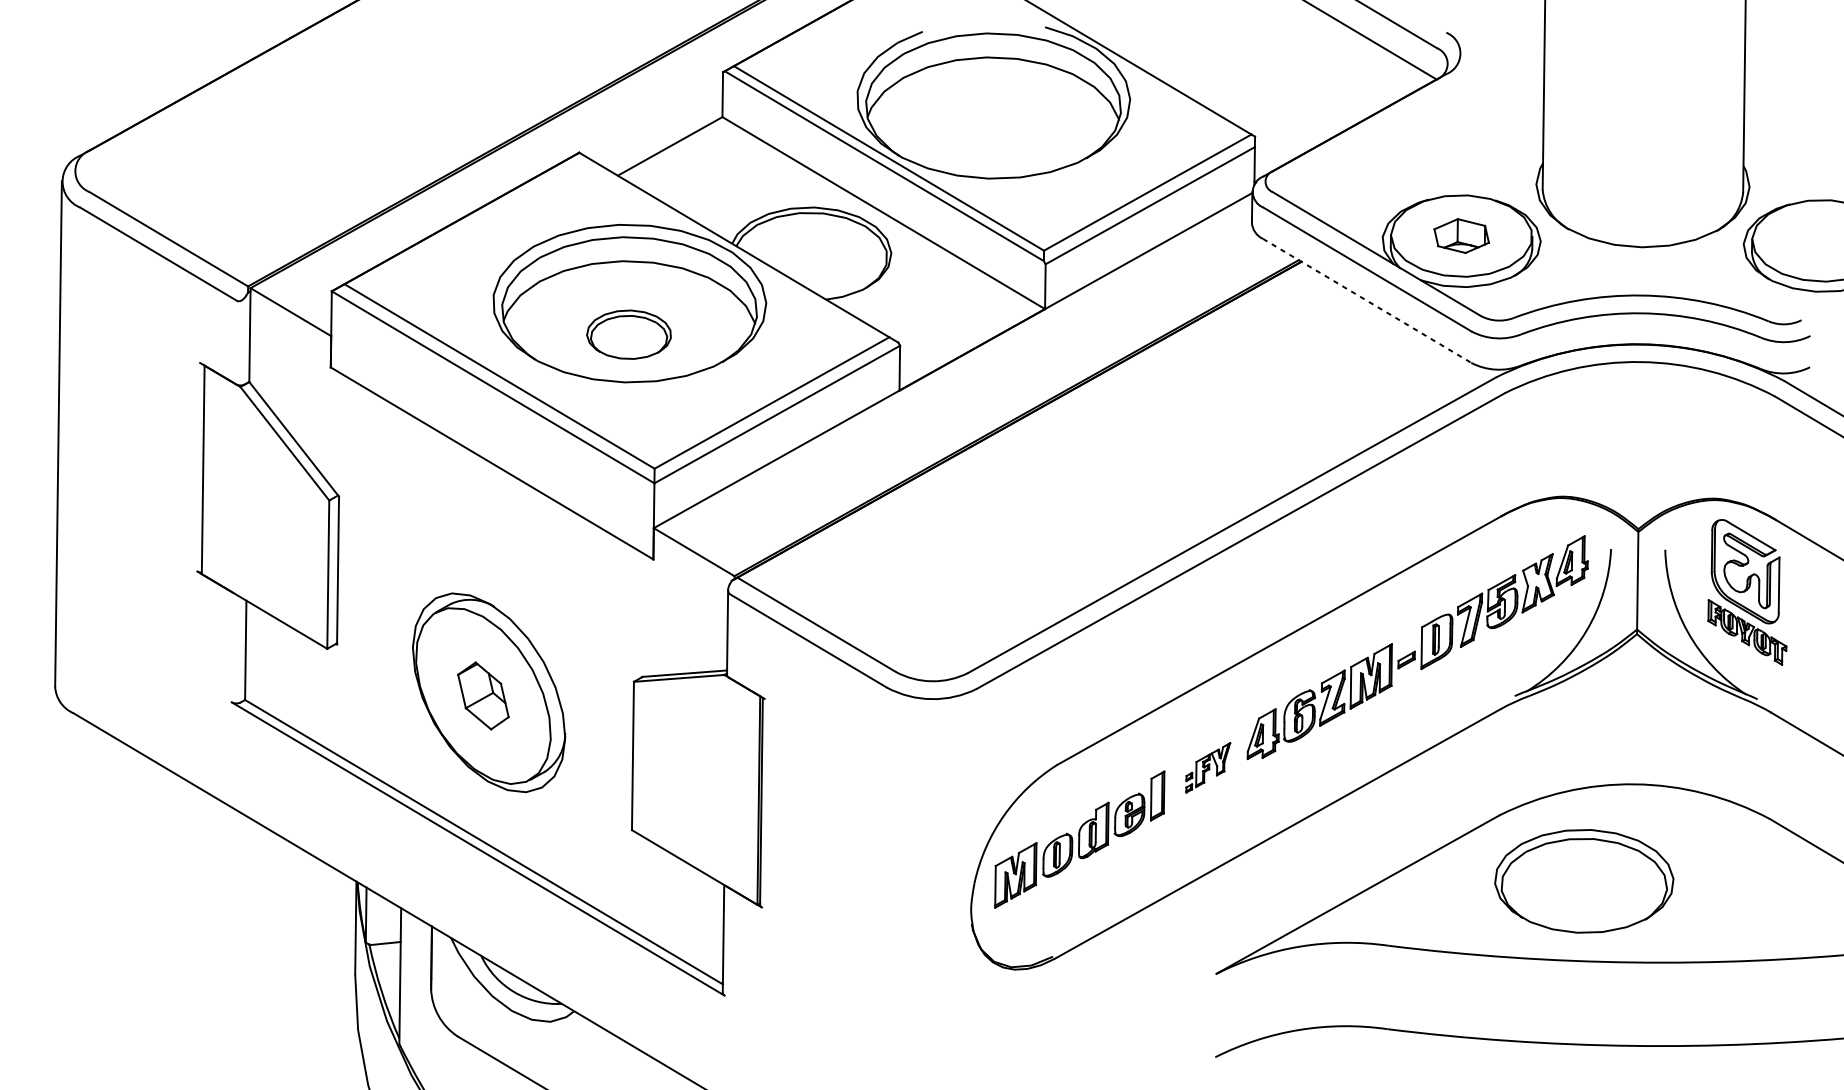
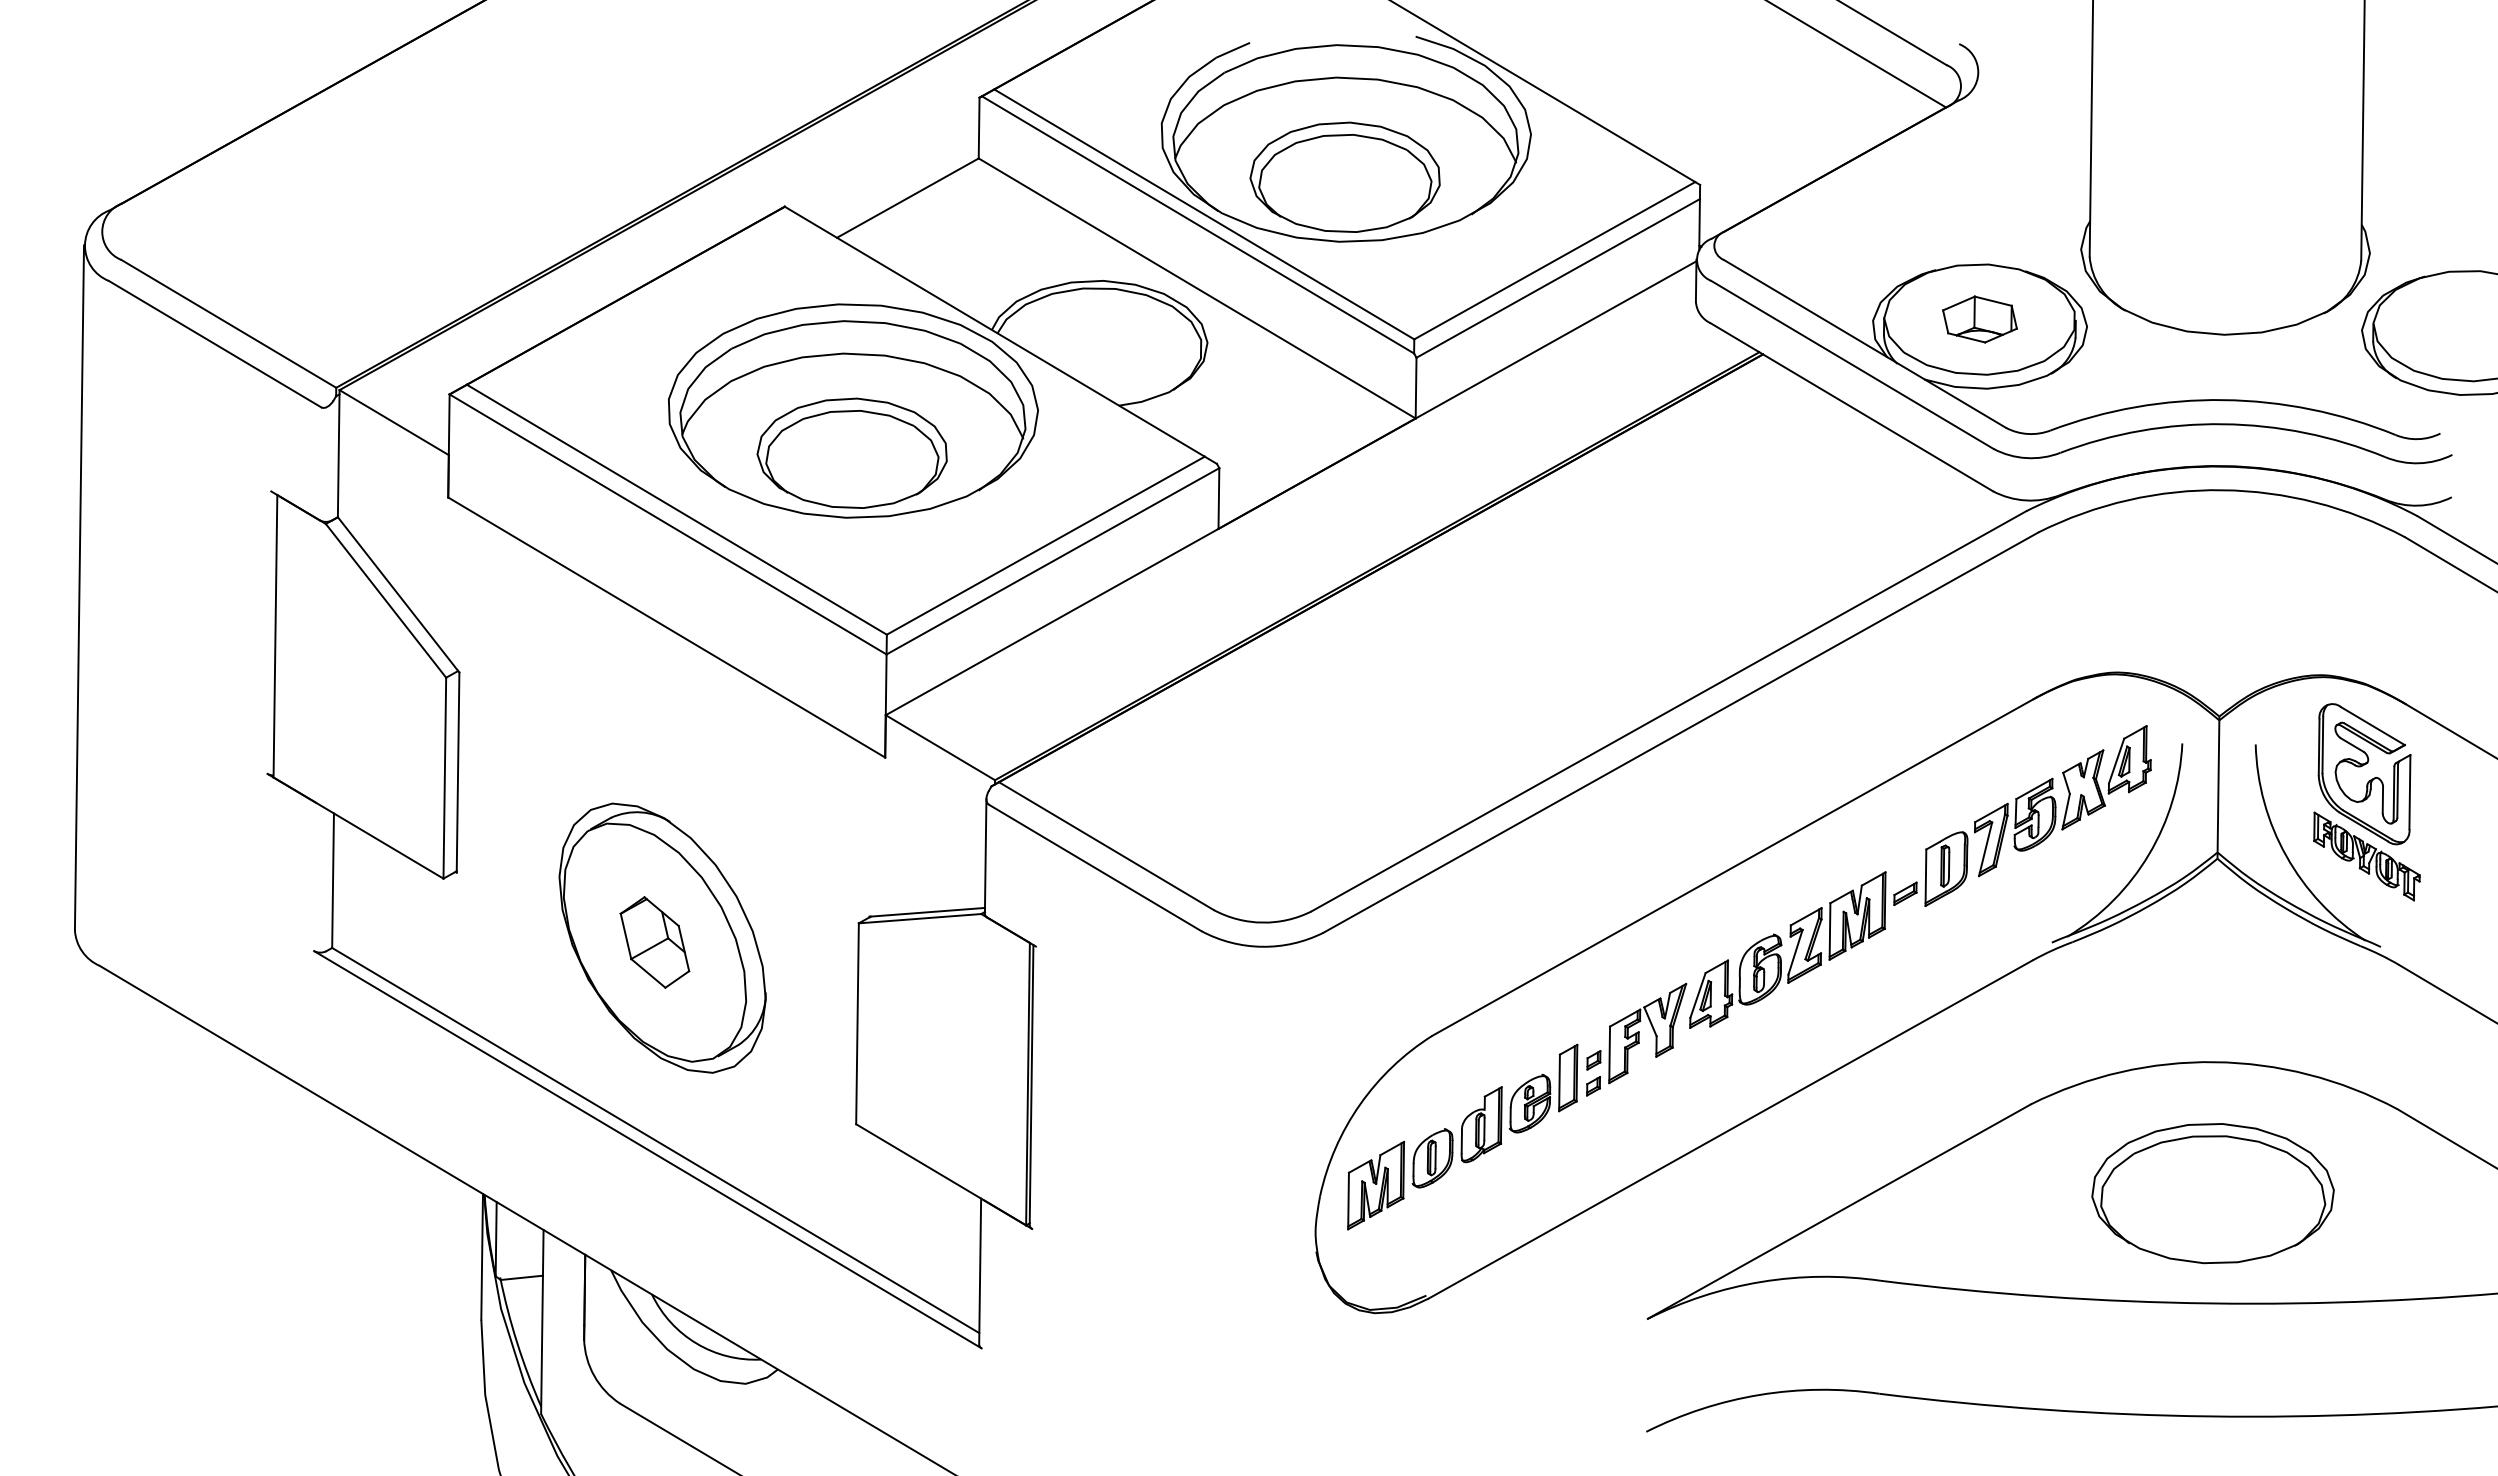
part: (992, 130) -> (1344, 176), added
line: (1367, 300) -> (1852, 407), dashed -> solid
part: (628, 334) -> (851, 452), size x1.67
part: (1208, 767) -> (1636, 1039), size x1.67
part: (1583, 881) -> (2212, 1193), moved

